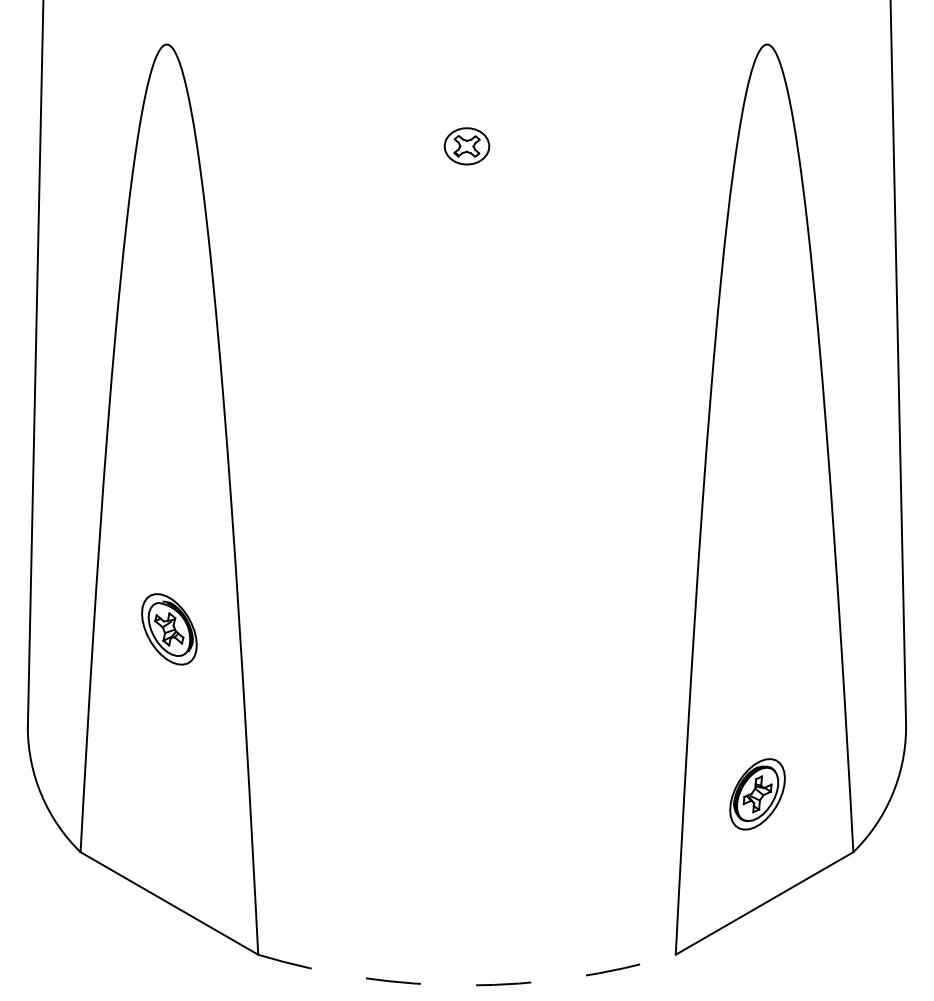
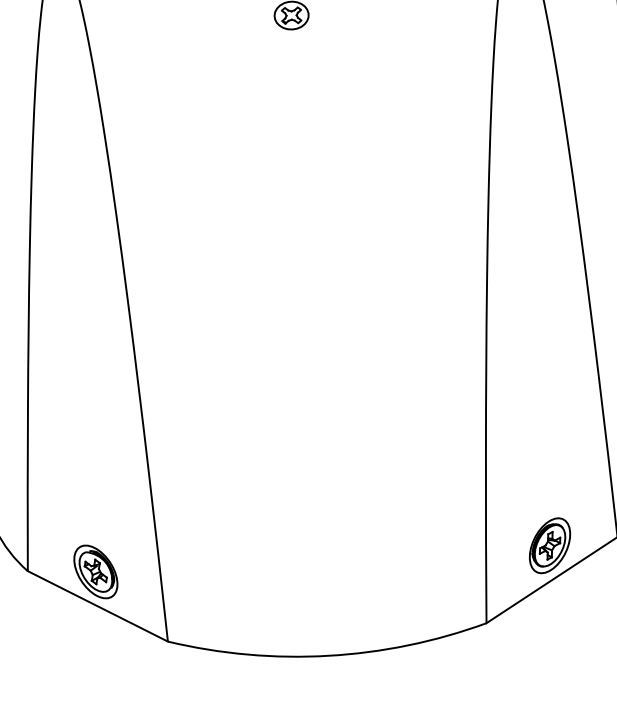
part: (169, 629) -> (95, 572), moved
part: (757, 794) -> (549, 545), moved
arc: (466, 985) -> (328, 655), dashed -> solid

